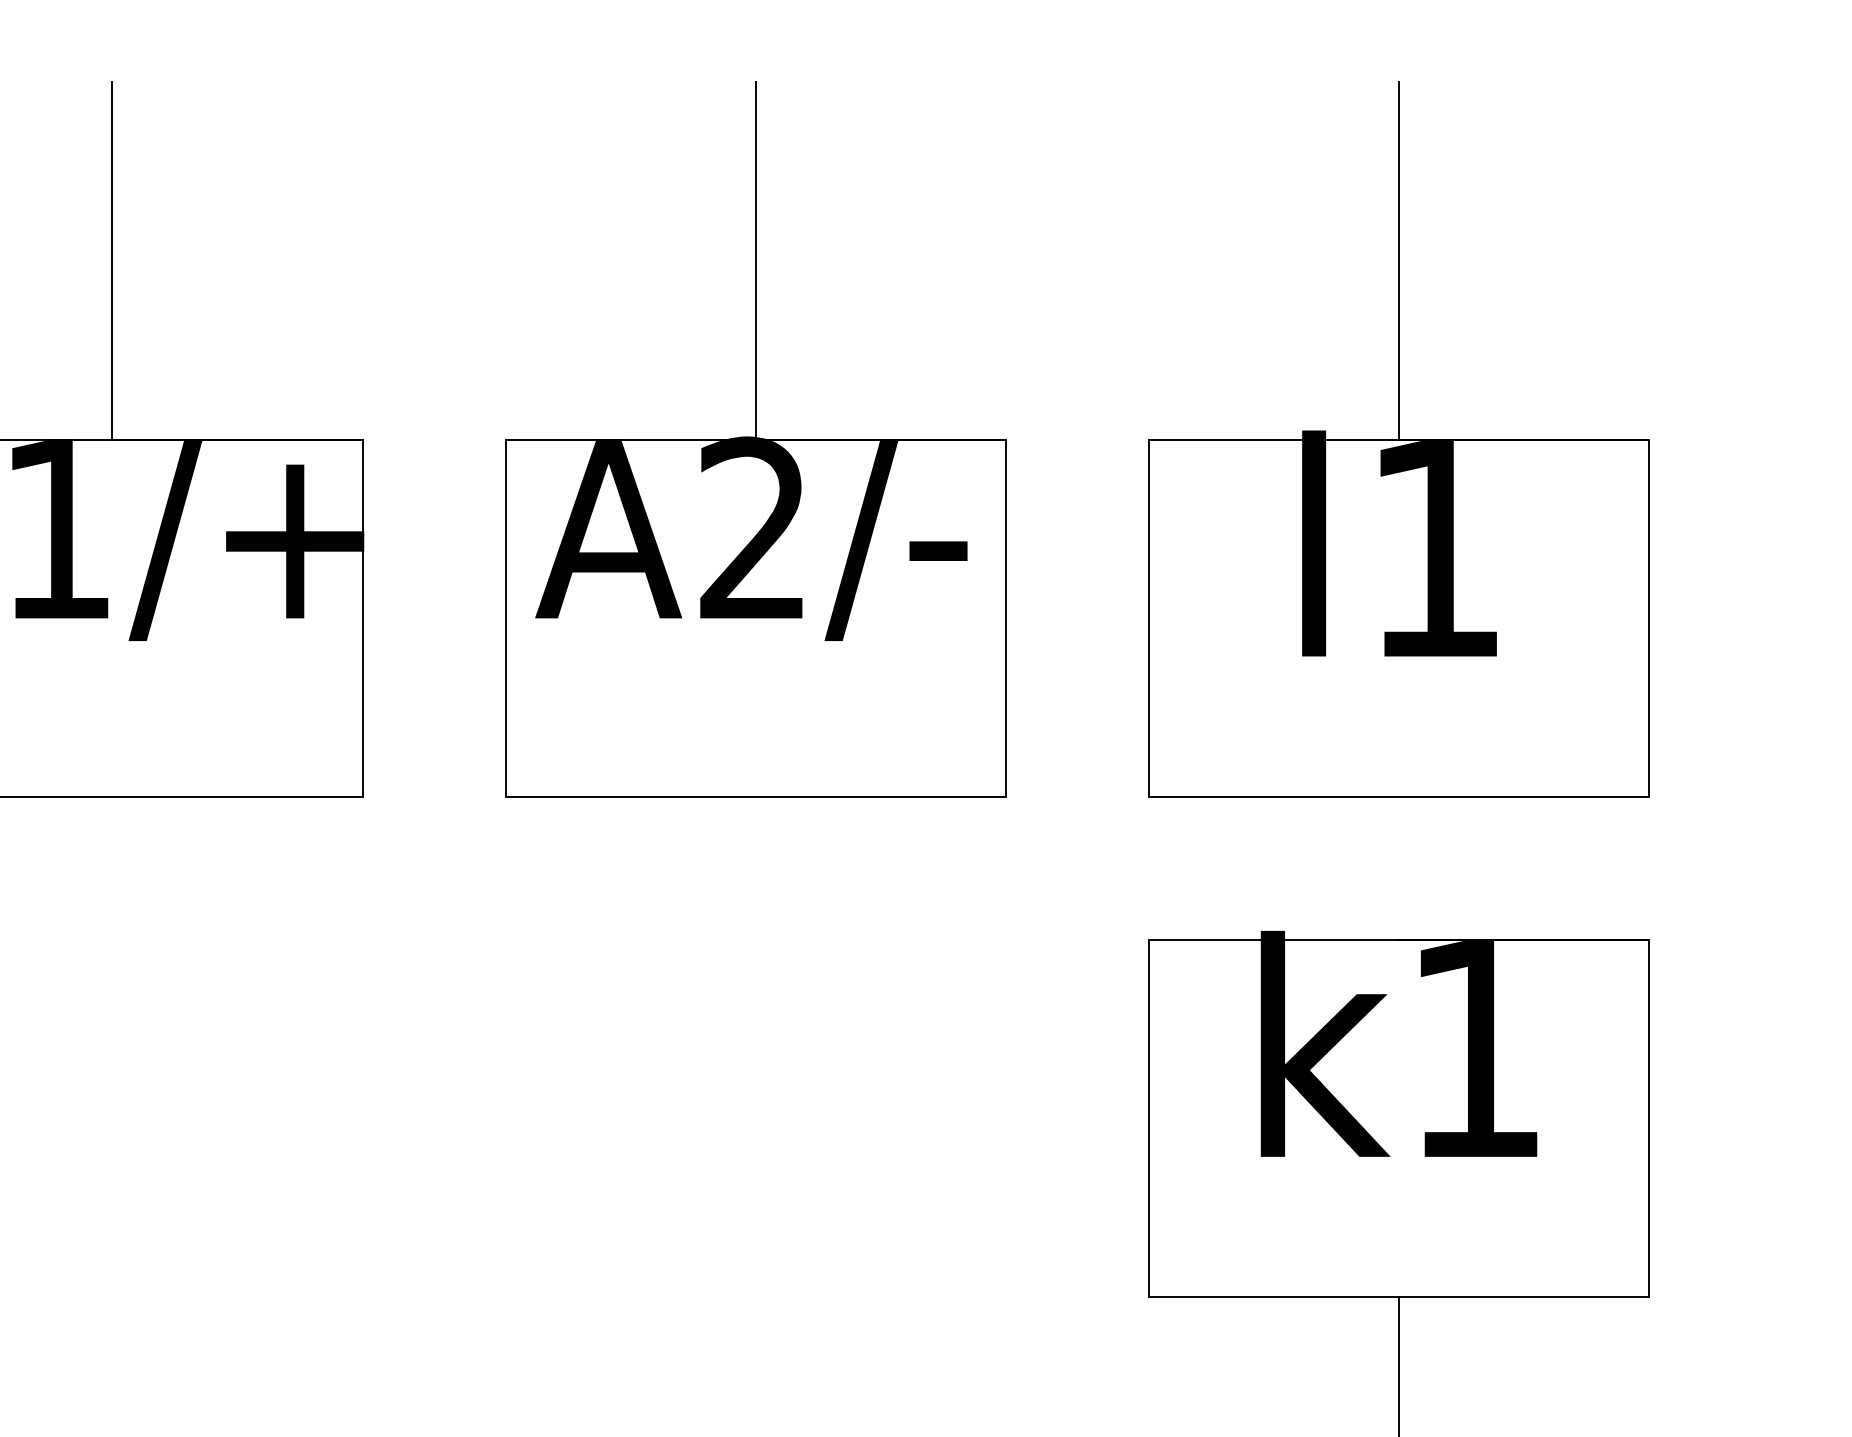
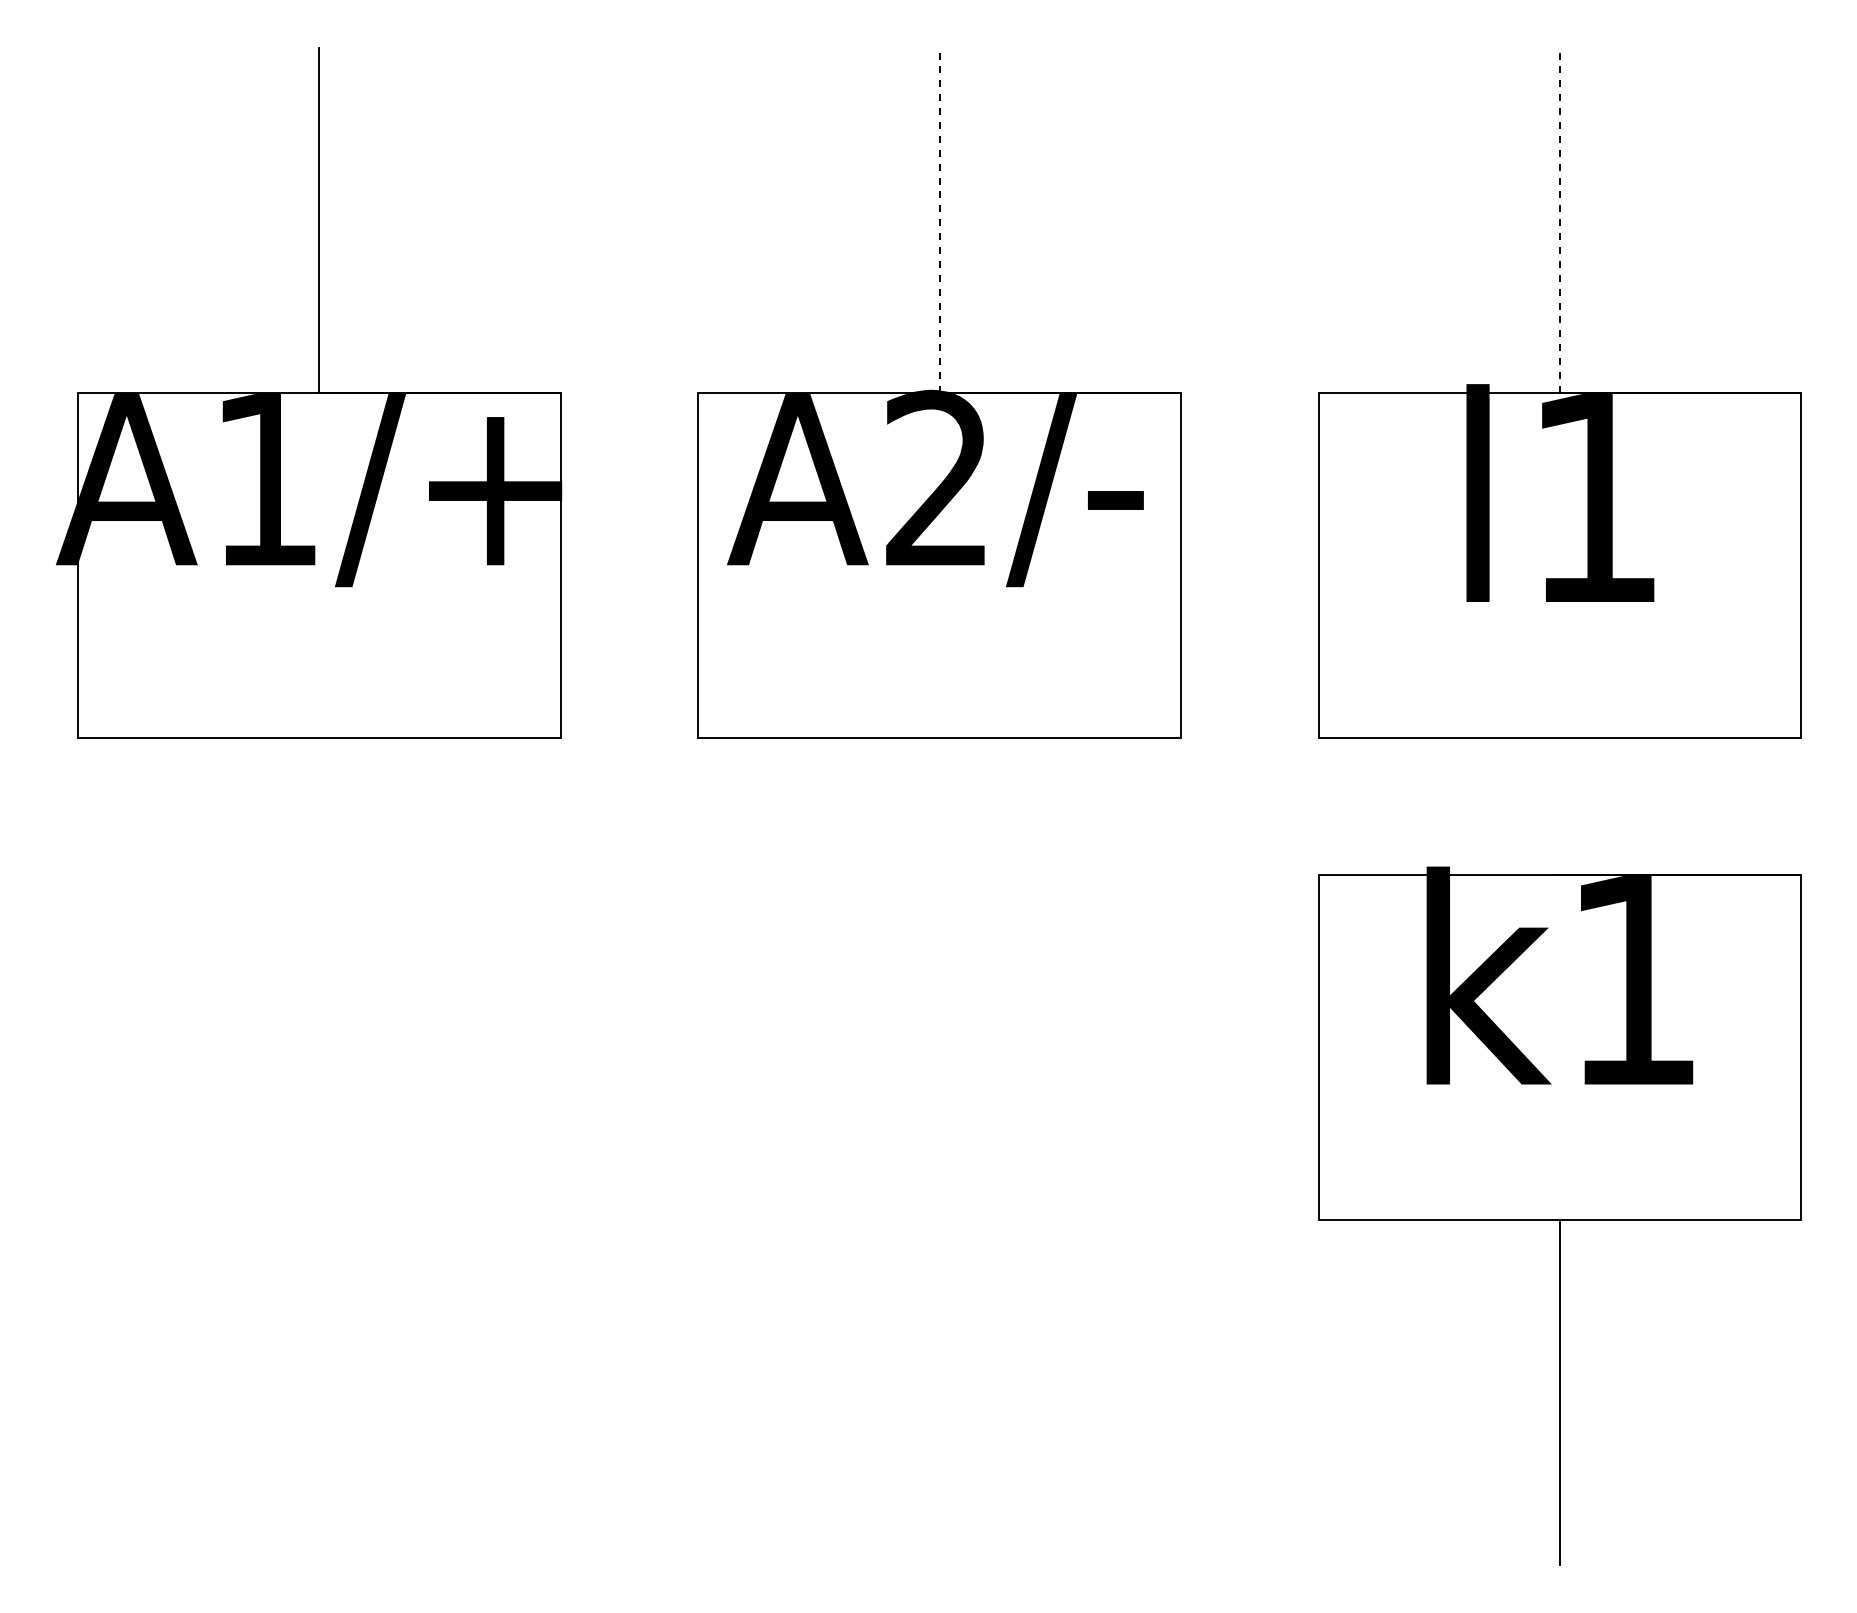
line: (755, 260) -> (939, 220), solid -> dashed
line: (1399, 260) -> (1560, 220), solid -> dashed

